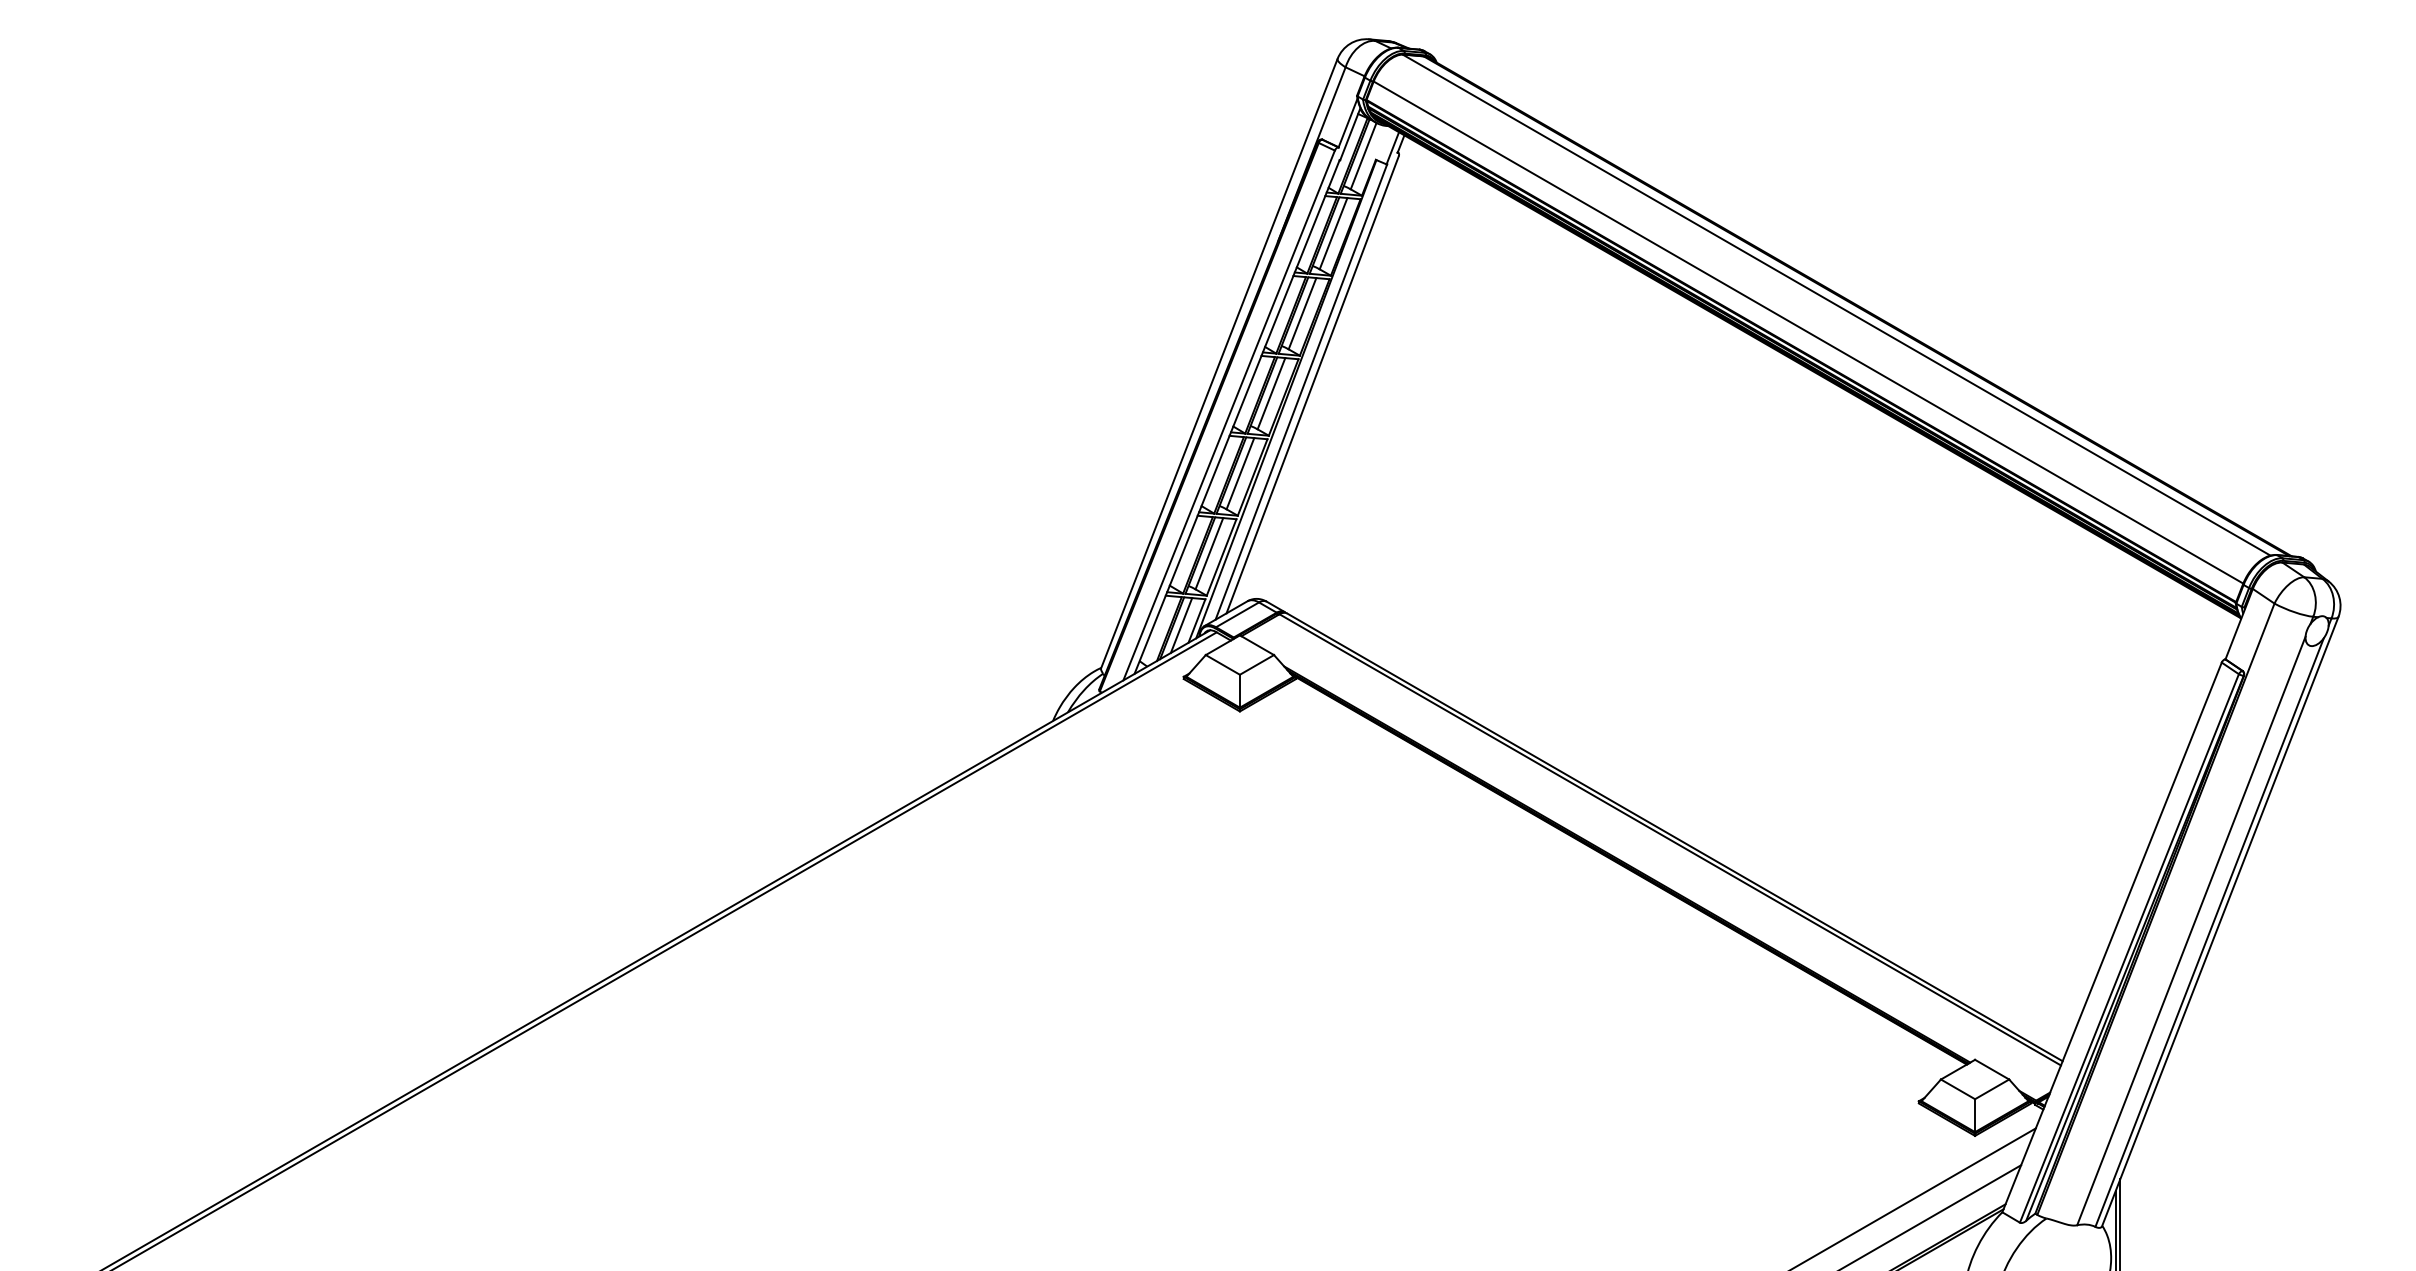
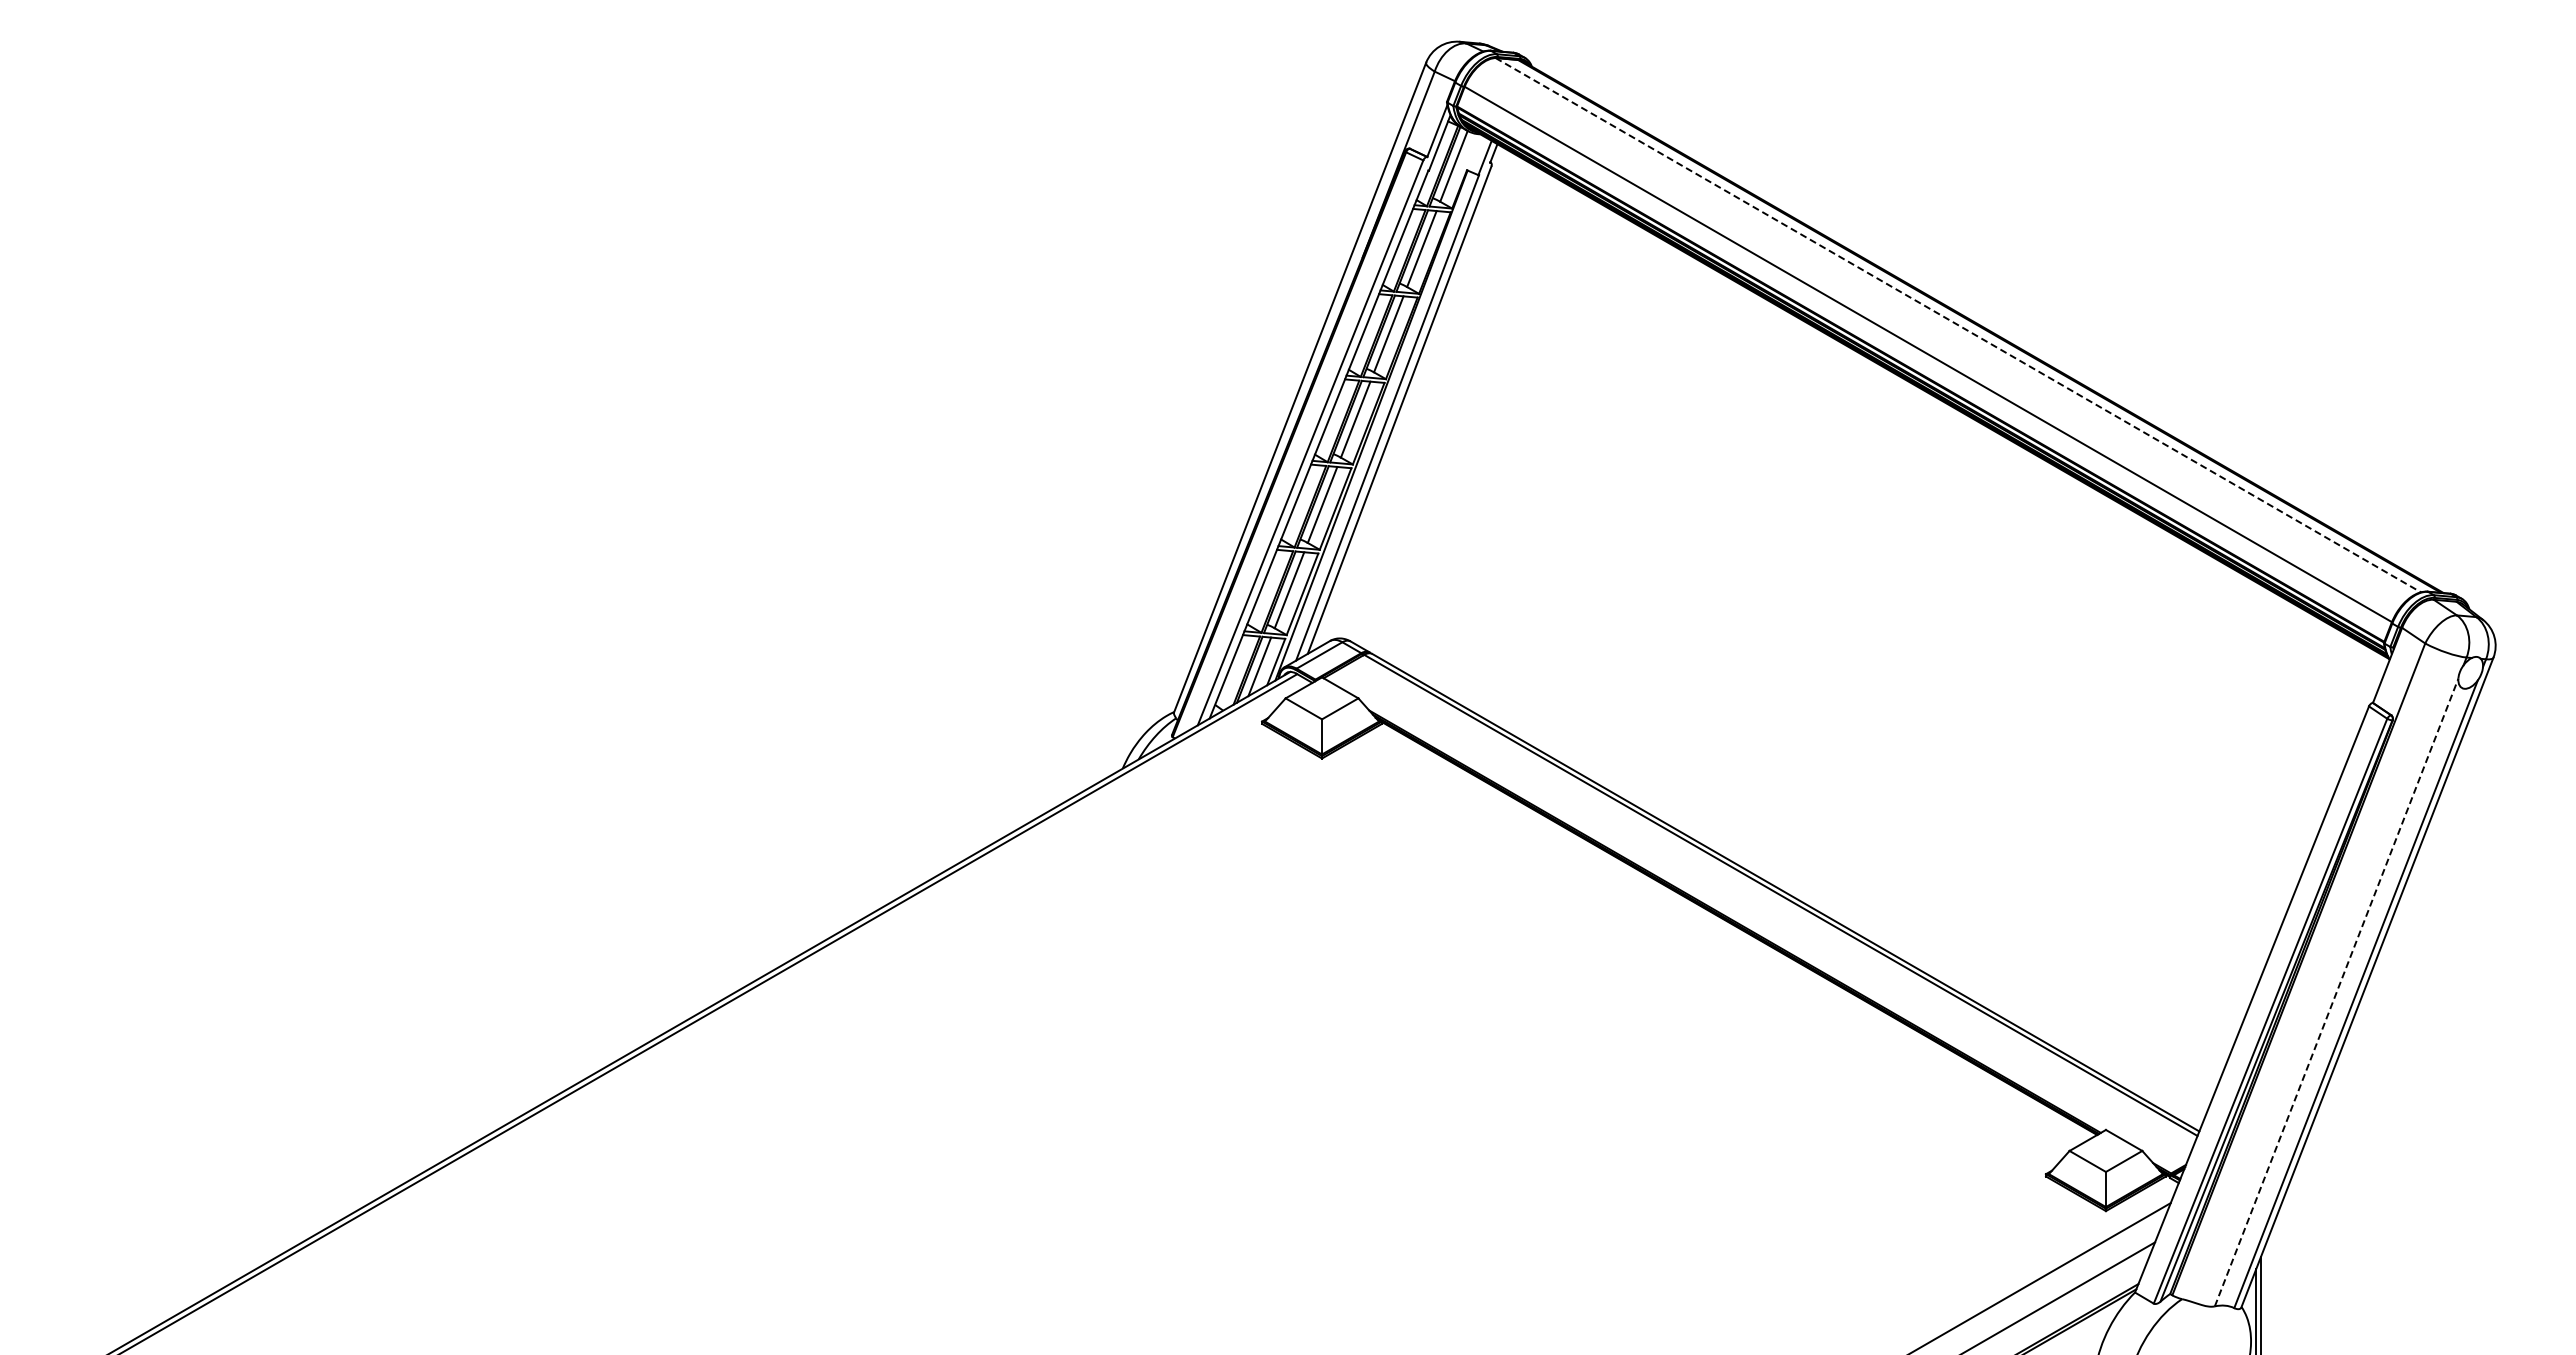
line: (1836, 305) -> (1958, 325), solid -> dashed
line: (2191, 930) -> (2336, 992), solid -> dashed

